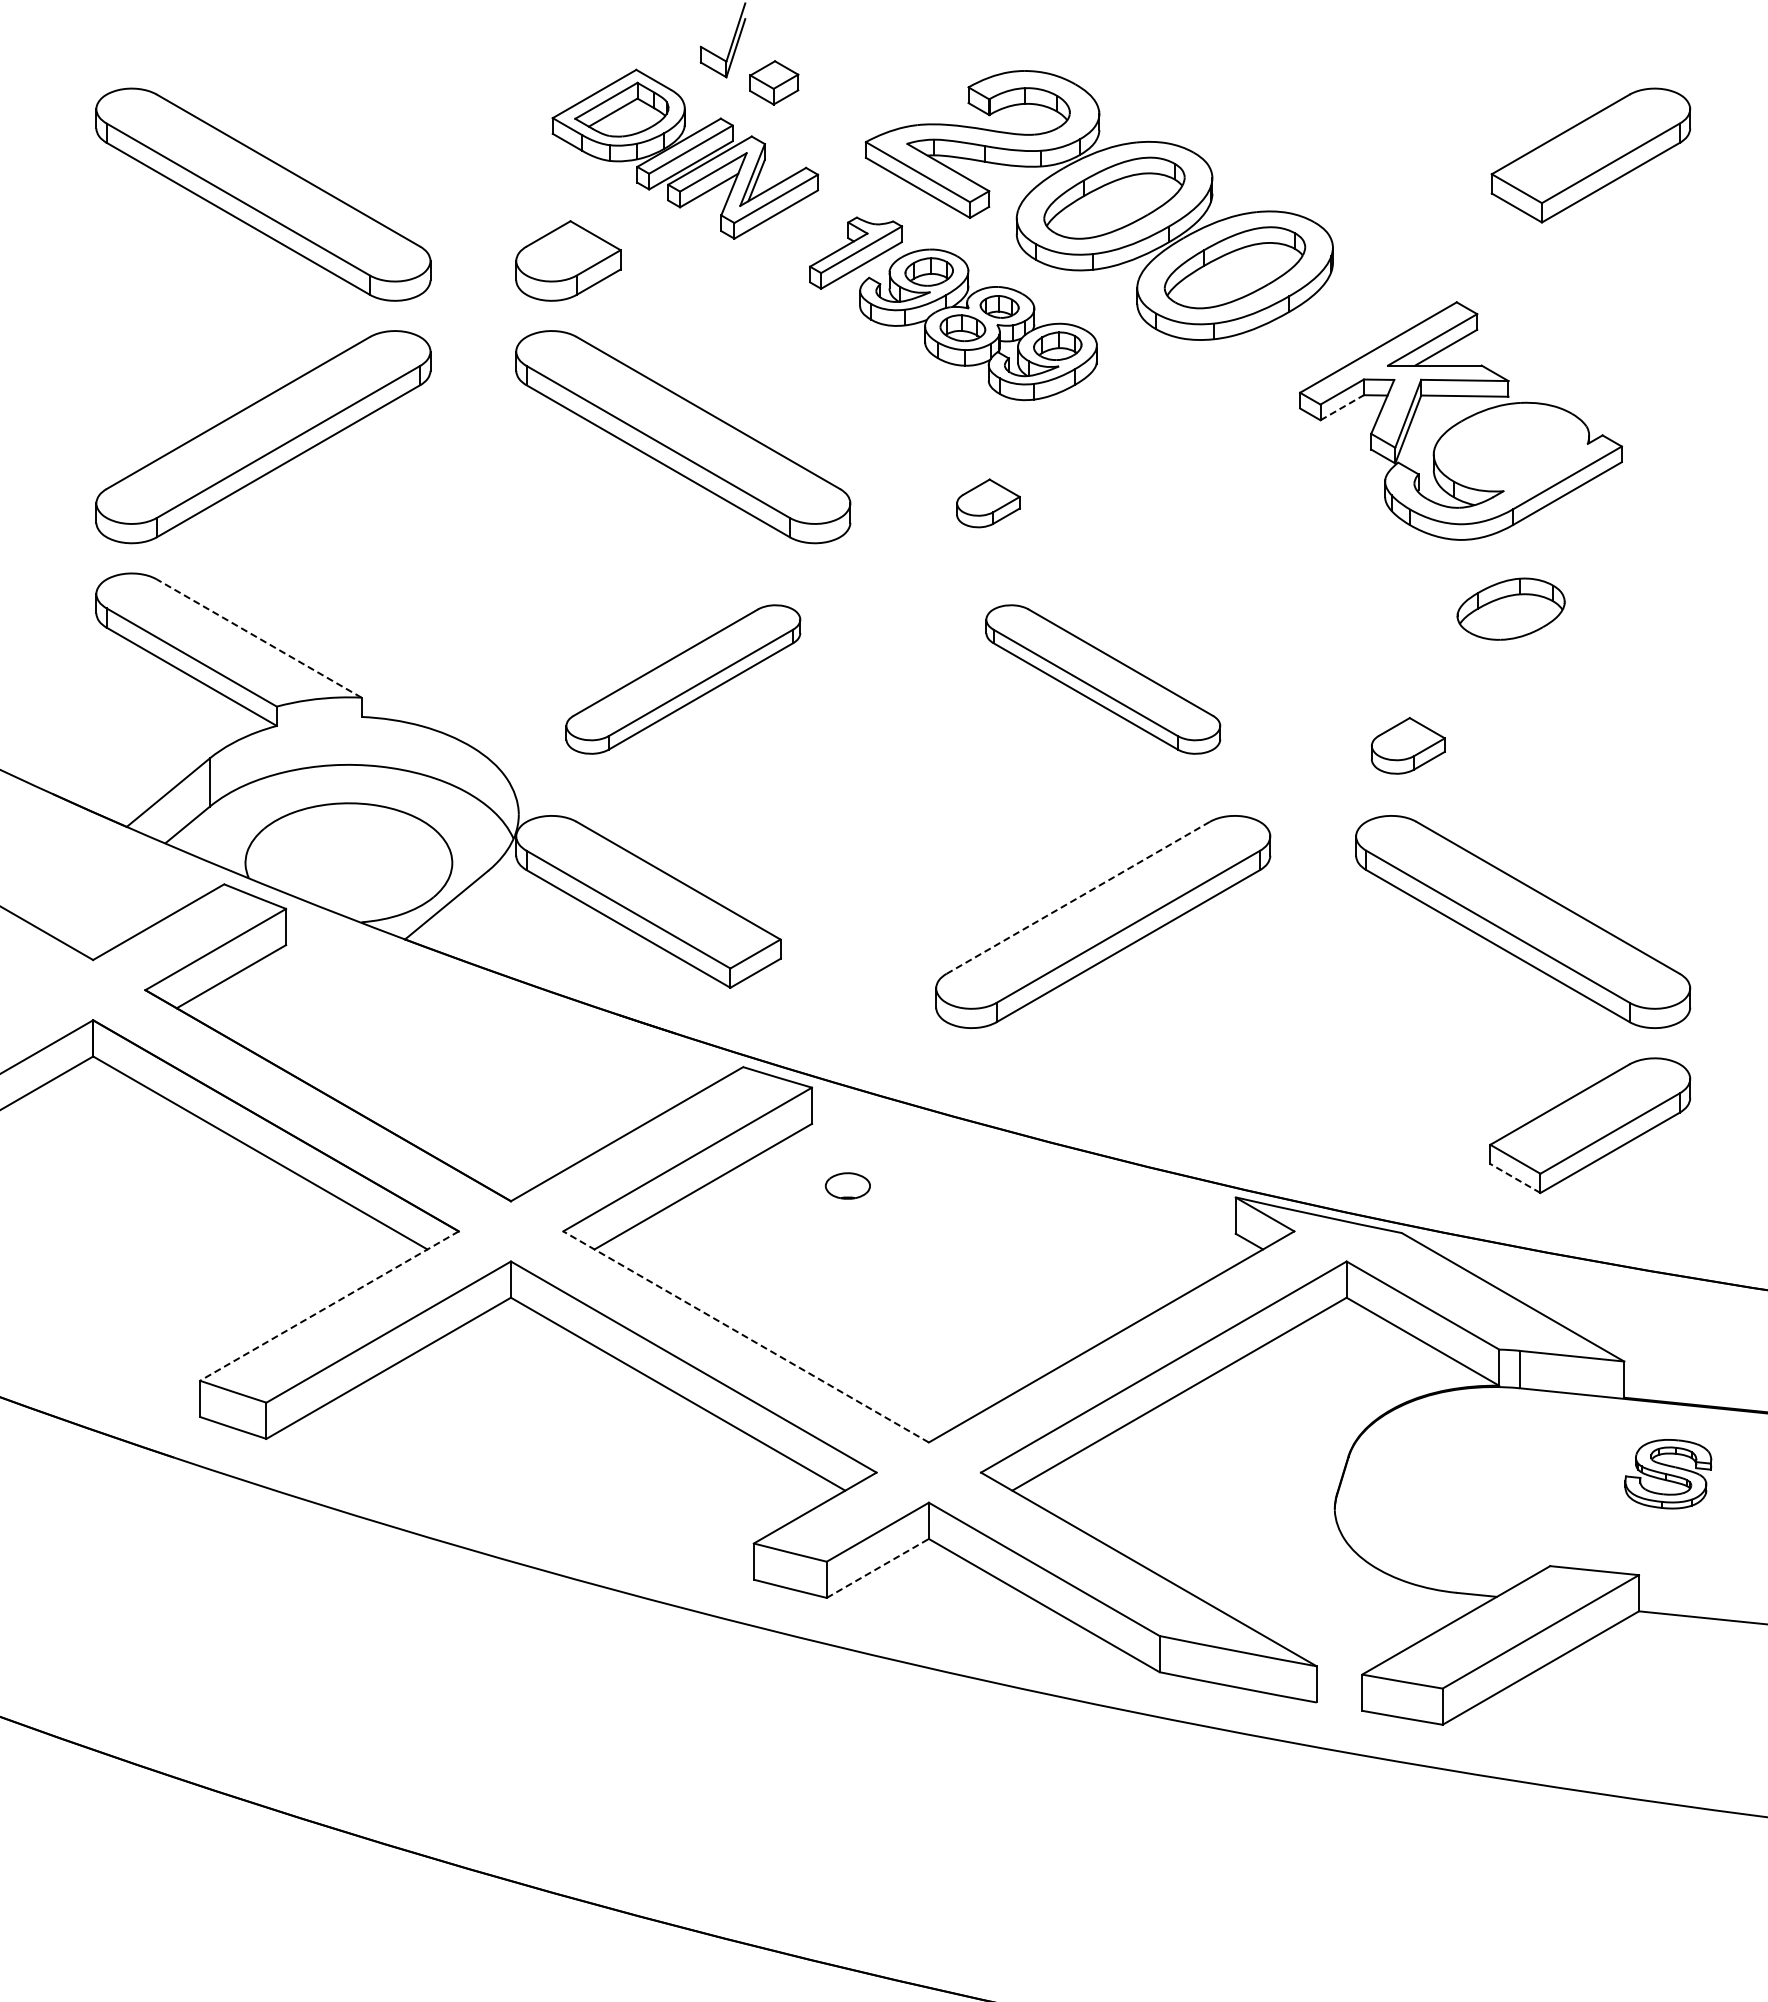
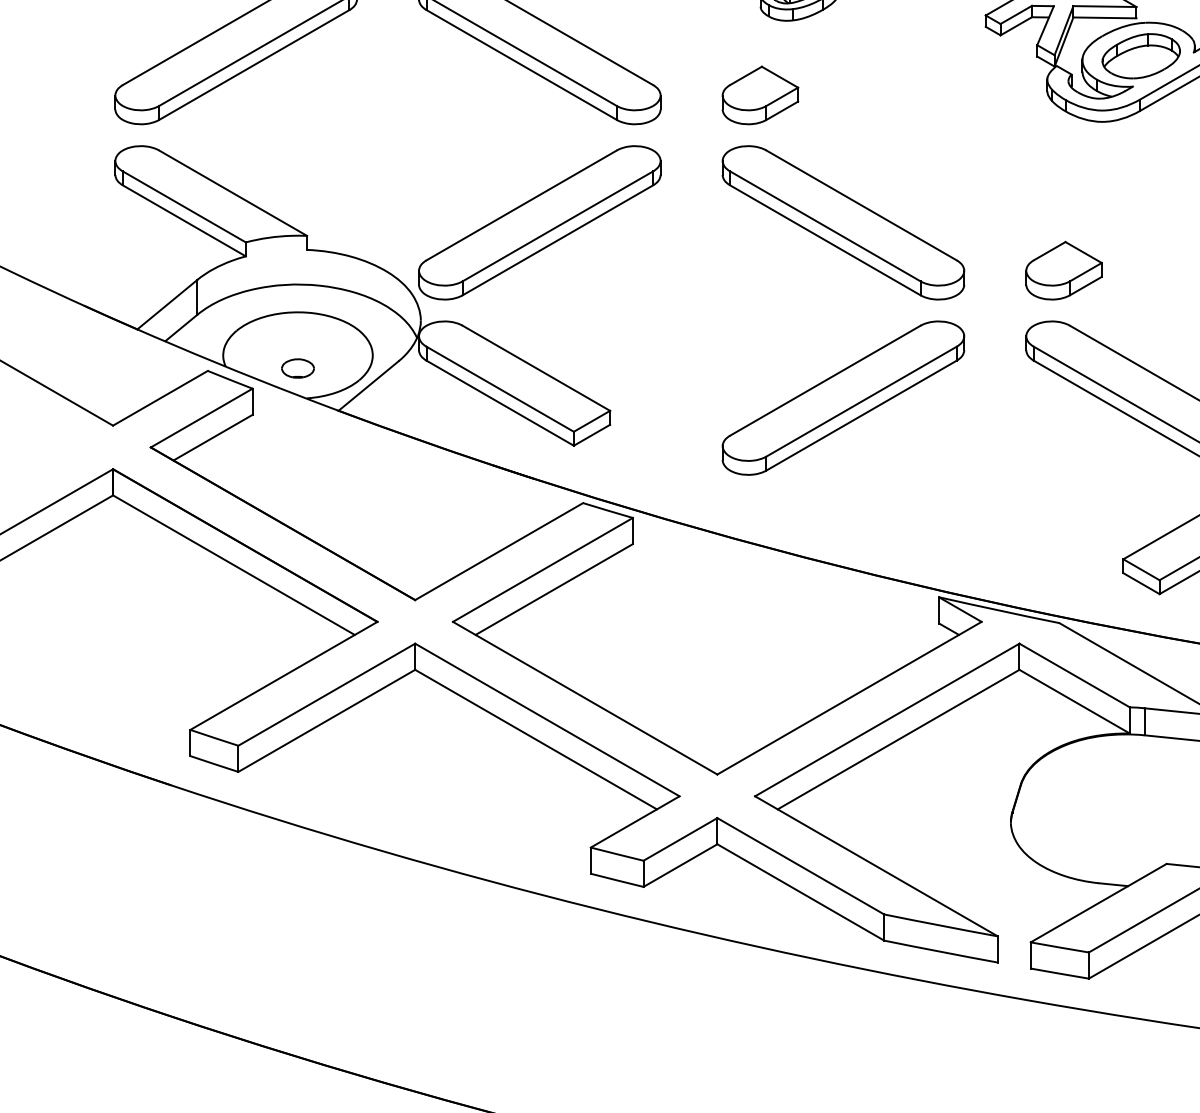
line: (1342, 407) -> (1016, 26), dashed -> solid
part: (988, 503) -> (760, 95), size x1.67
part: (1510, 608) -> (1140, 55), moved
line: (258, 638) -> (232, 193), dashed -> solid
part: (683, 679) -> (539, 222), size x1.43
part: (1103, 679) -> (843, 222), size x1.43
part: (1408, 745) -> (1064, 270), size x1.43
line: (1078, 897) -> (825, 380), dashed -> solid
line: (1515, 1178) -> (1141, 583), dashed -> solid
part: (847, 1185) -> (297, 368), moved
line: (329, 1306) -> (283, 676), dashed -> solid
line: (745, 1336) -> (584, 697), dashed -> solid
line: (877, 1568) -> (680, 865), dashed -> solid

